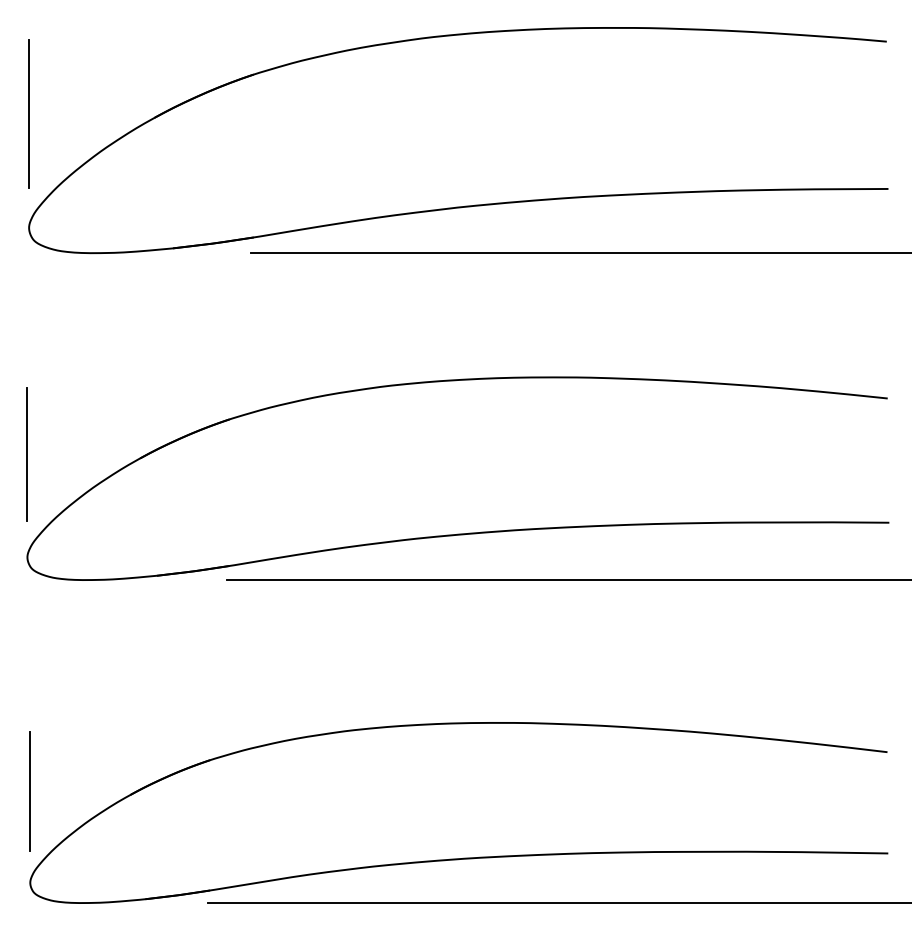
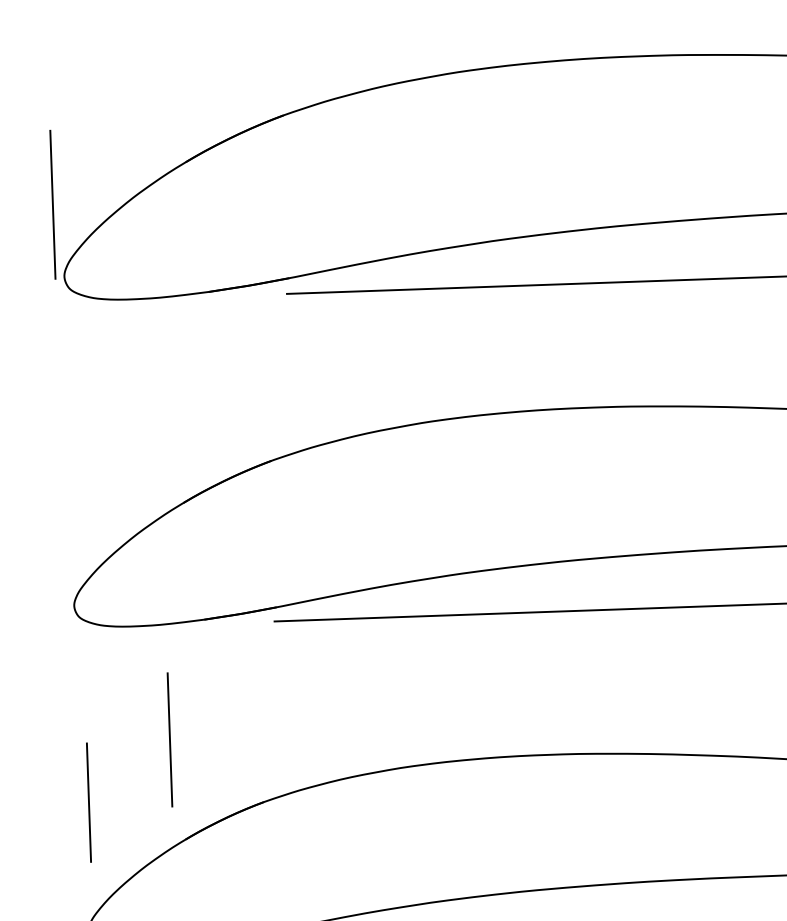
line: (28, 113) -> (52, 204), moved
line: (26, 454) -> (169, 739), moved
line: (29, 791) -> (88, 802), moved

